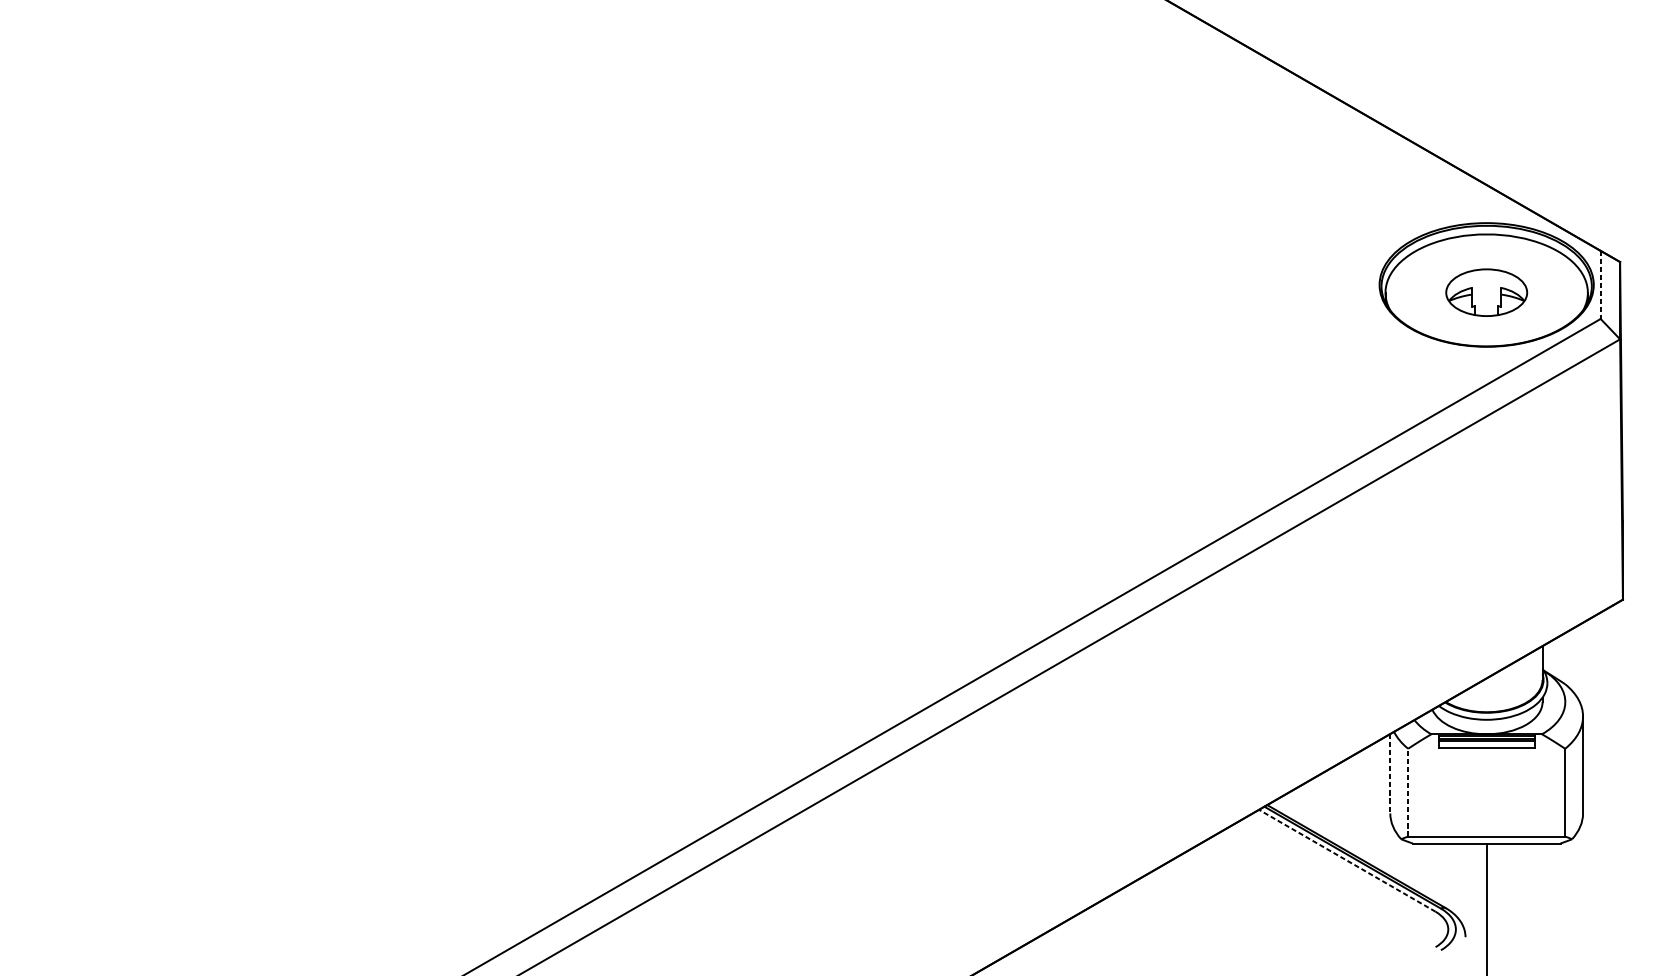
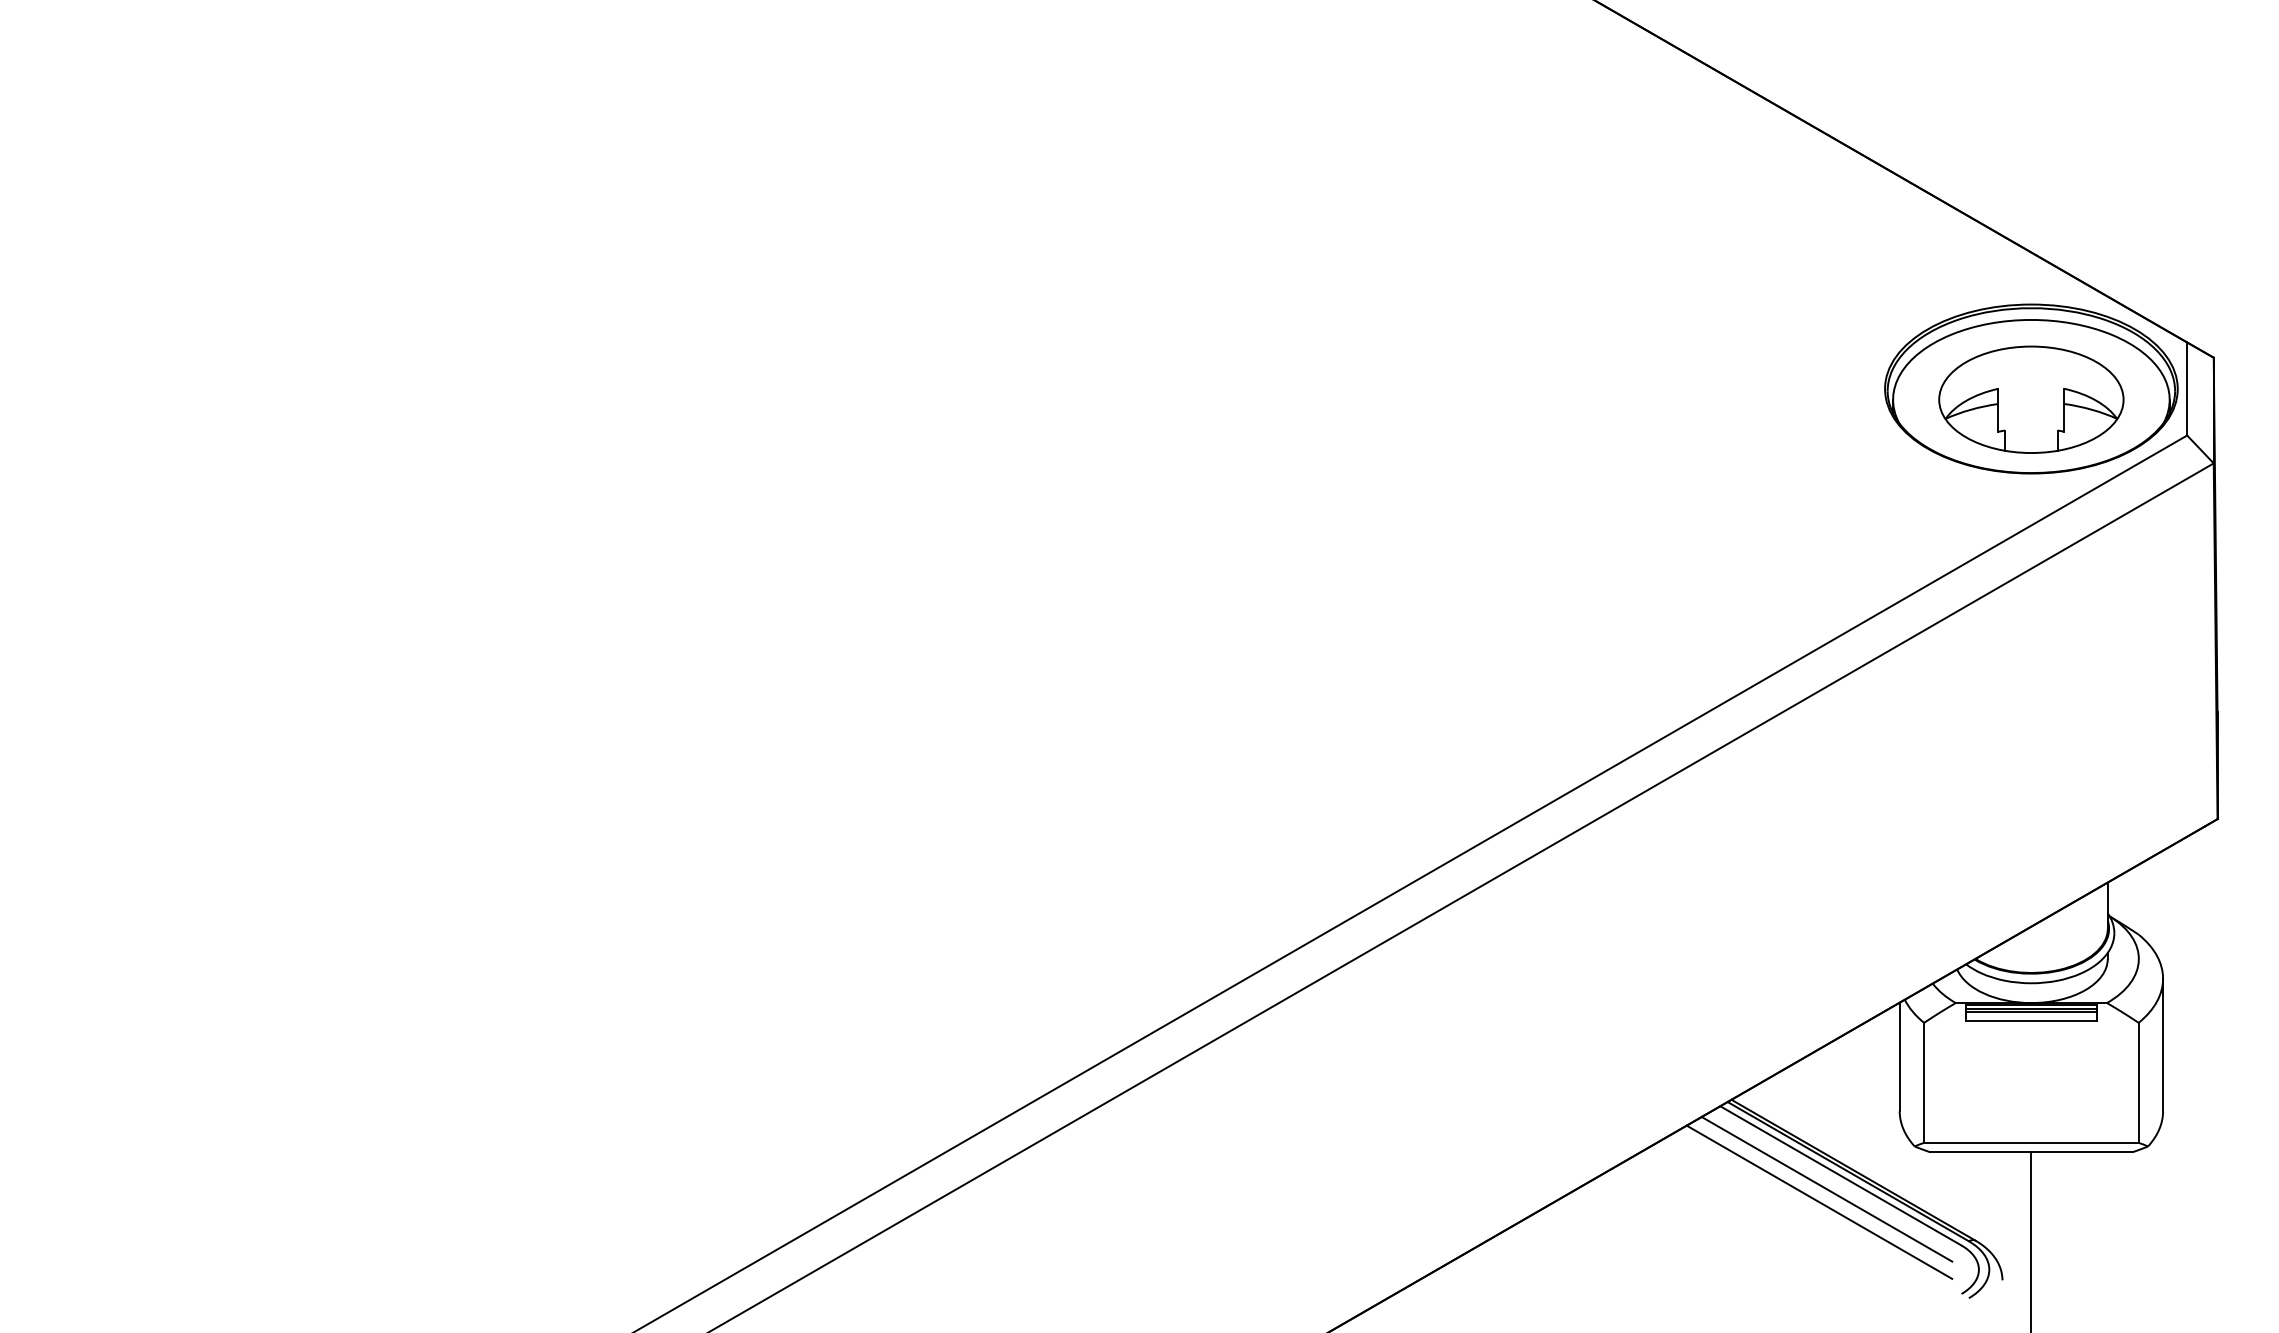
line: (1600, 285) -> (2187, 389), dashed -> solid
part: (1486, 292) -> (2031, 399), size x1.67
line: (1390, 774) -> (1899, 1057), dashed -> solid
line: (1408, 792) -> (1924, 1082), dashed -> solid
line: (1346, 860) -> (1840, 1175), dashed -> solid
line: (1336, 870) -> (1826, 1189), added
line: (1331, 879) -> (1819, 1201), added

